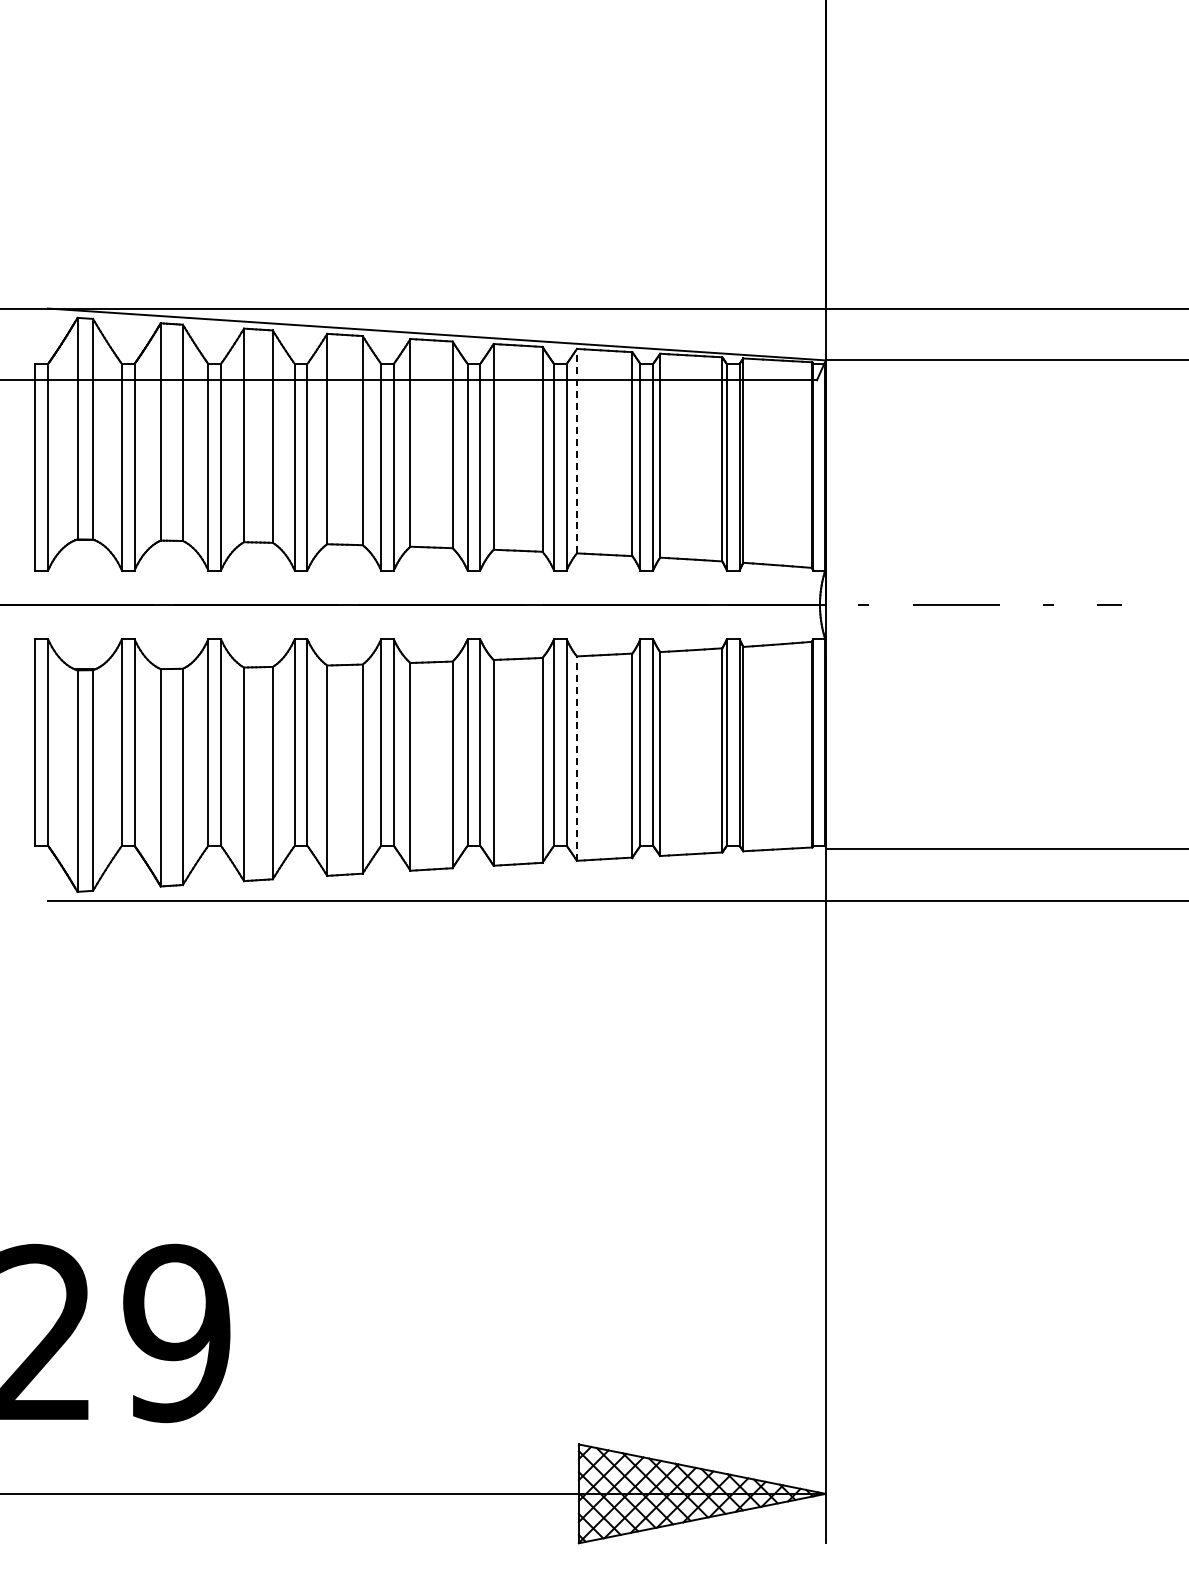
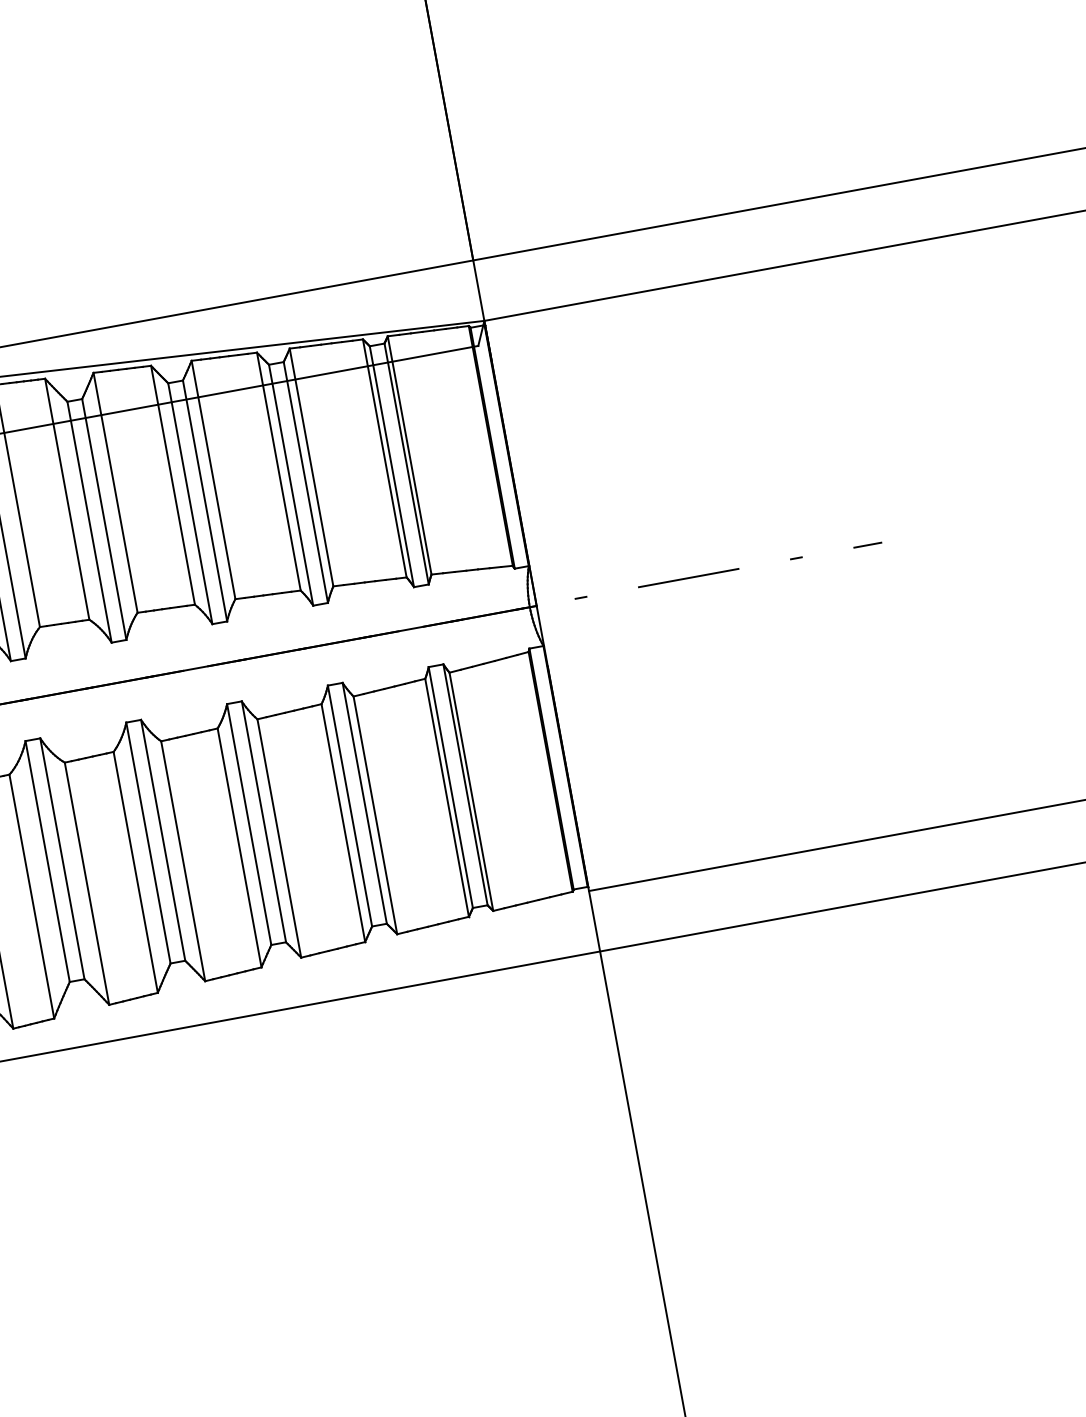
line: (576, 450) -> (212, 479), dashed -> solid
line: (576, 758) -> (278, 838), dashed -> solid

